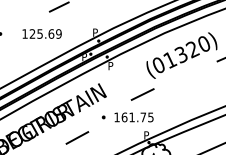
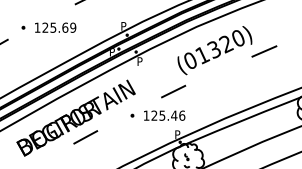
text: (42, 33) -> (55, 27), moved
text: (137, 117) -> (168, 115), 161.75 -> 125.46
line: (77, 138) -> (85, 137), moved

